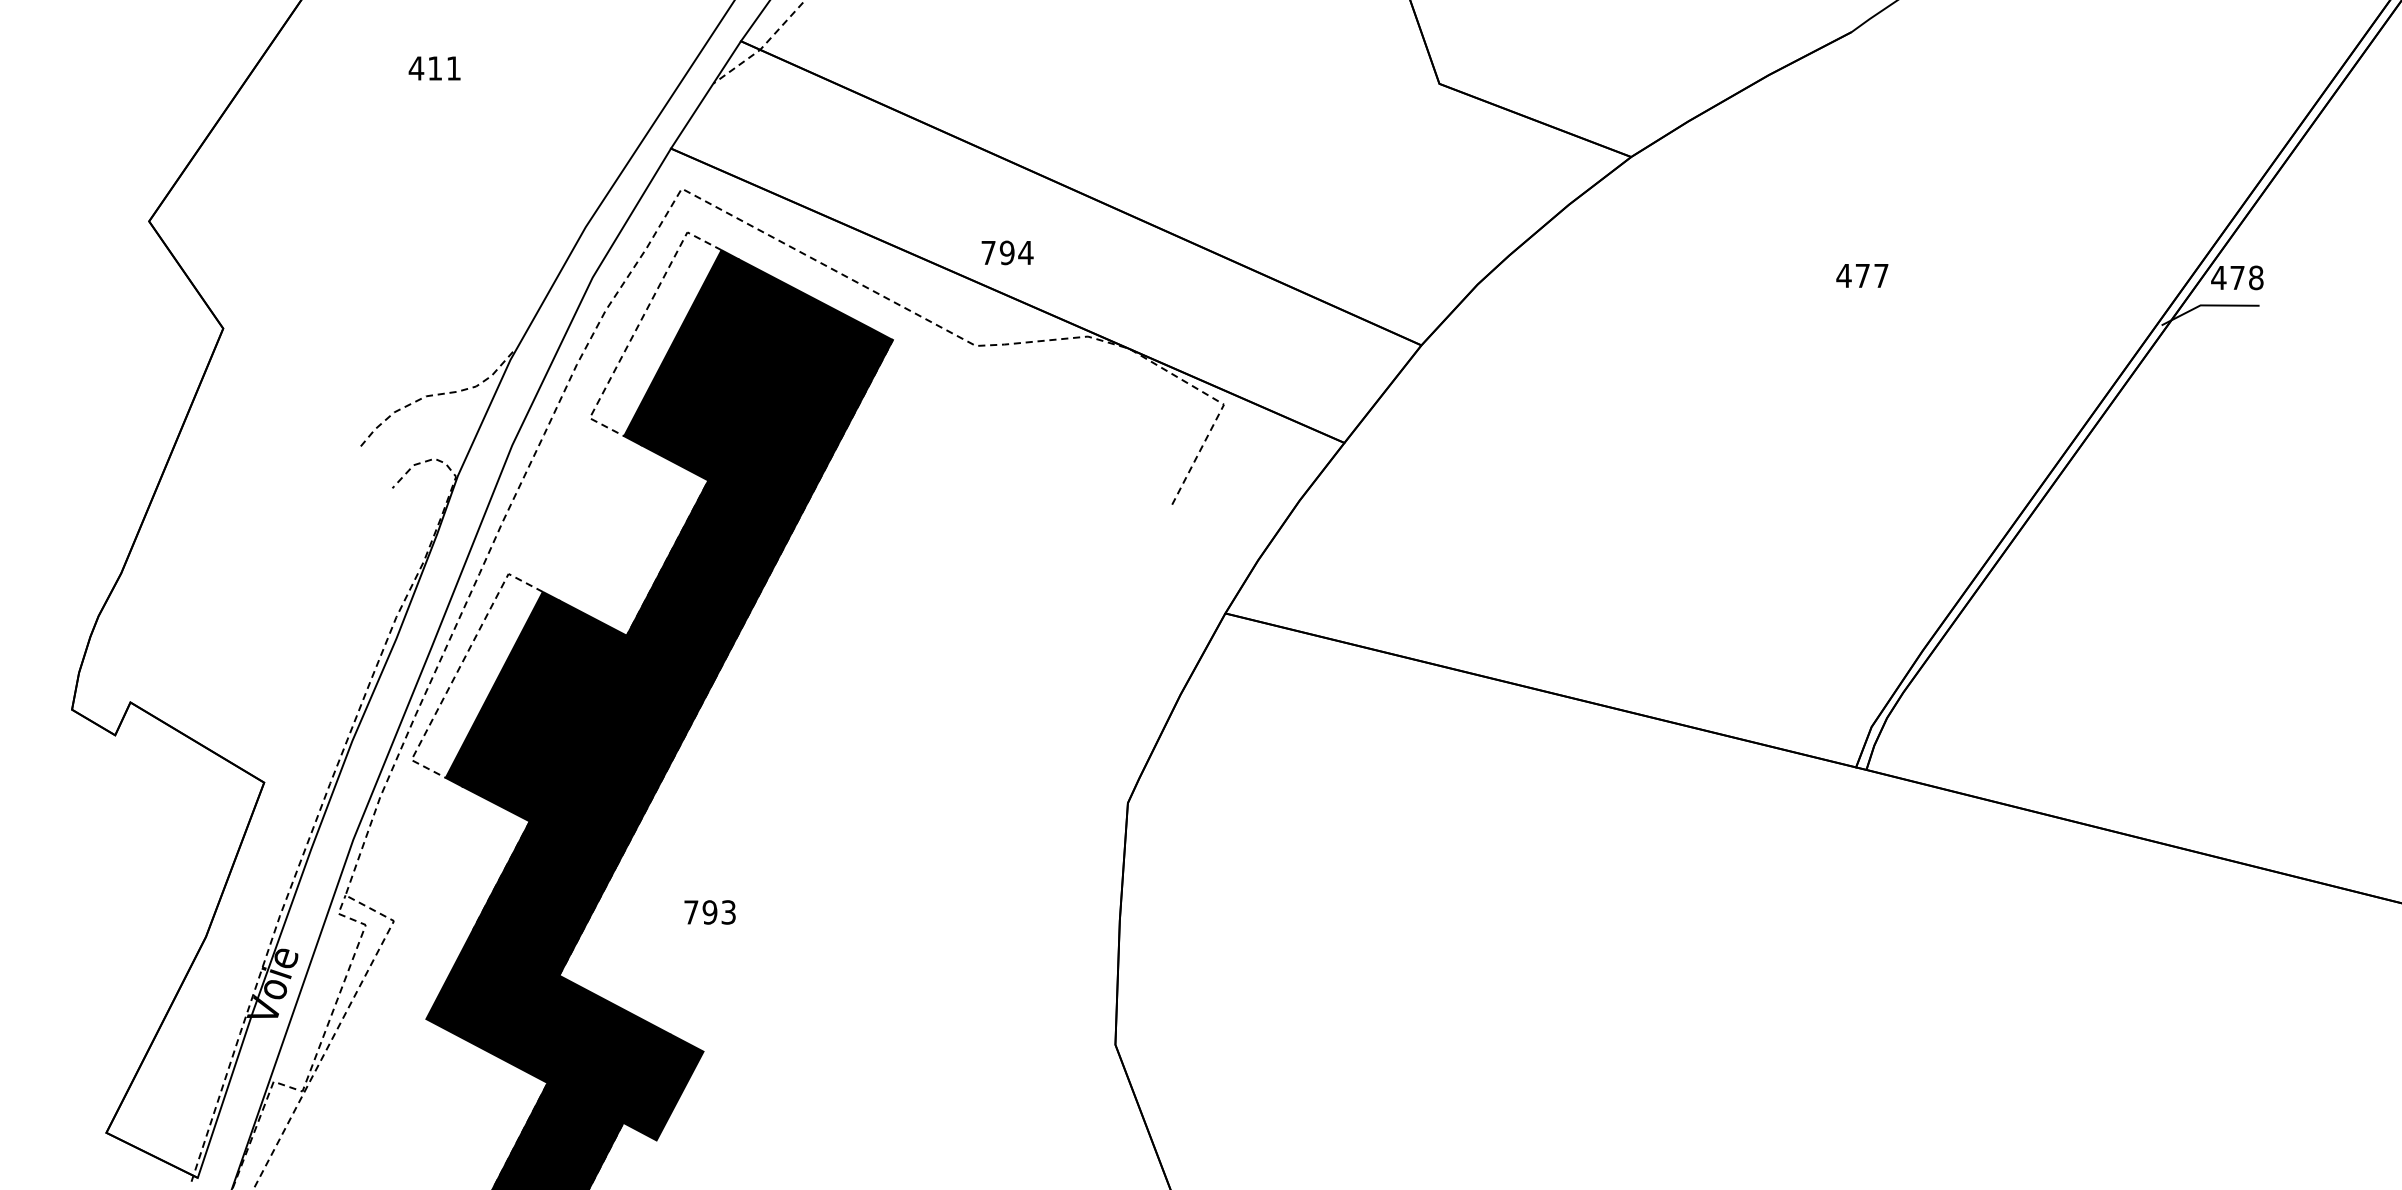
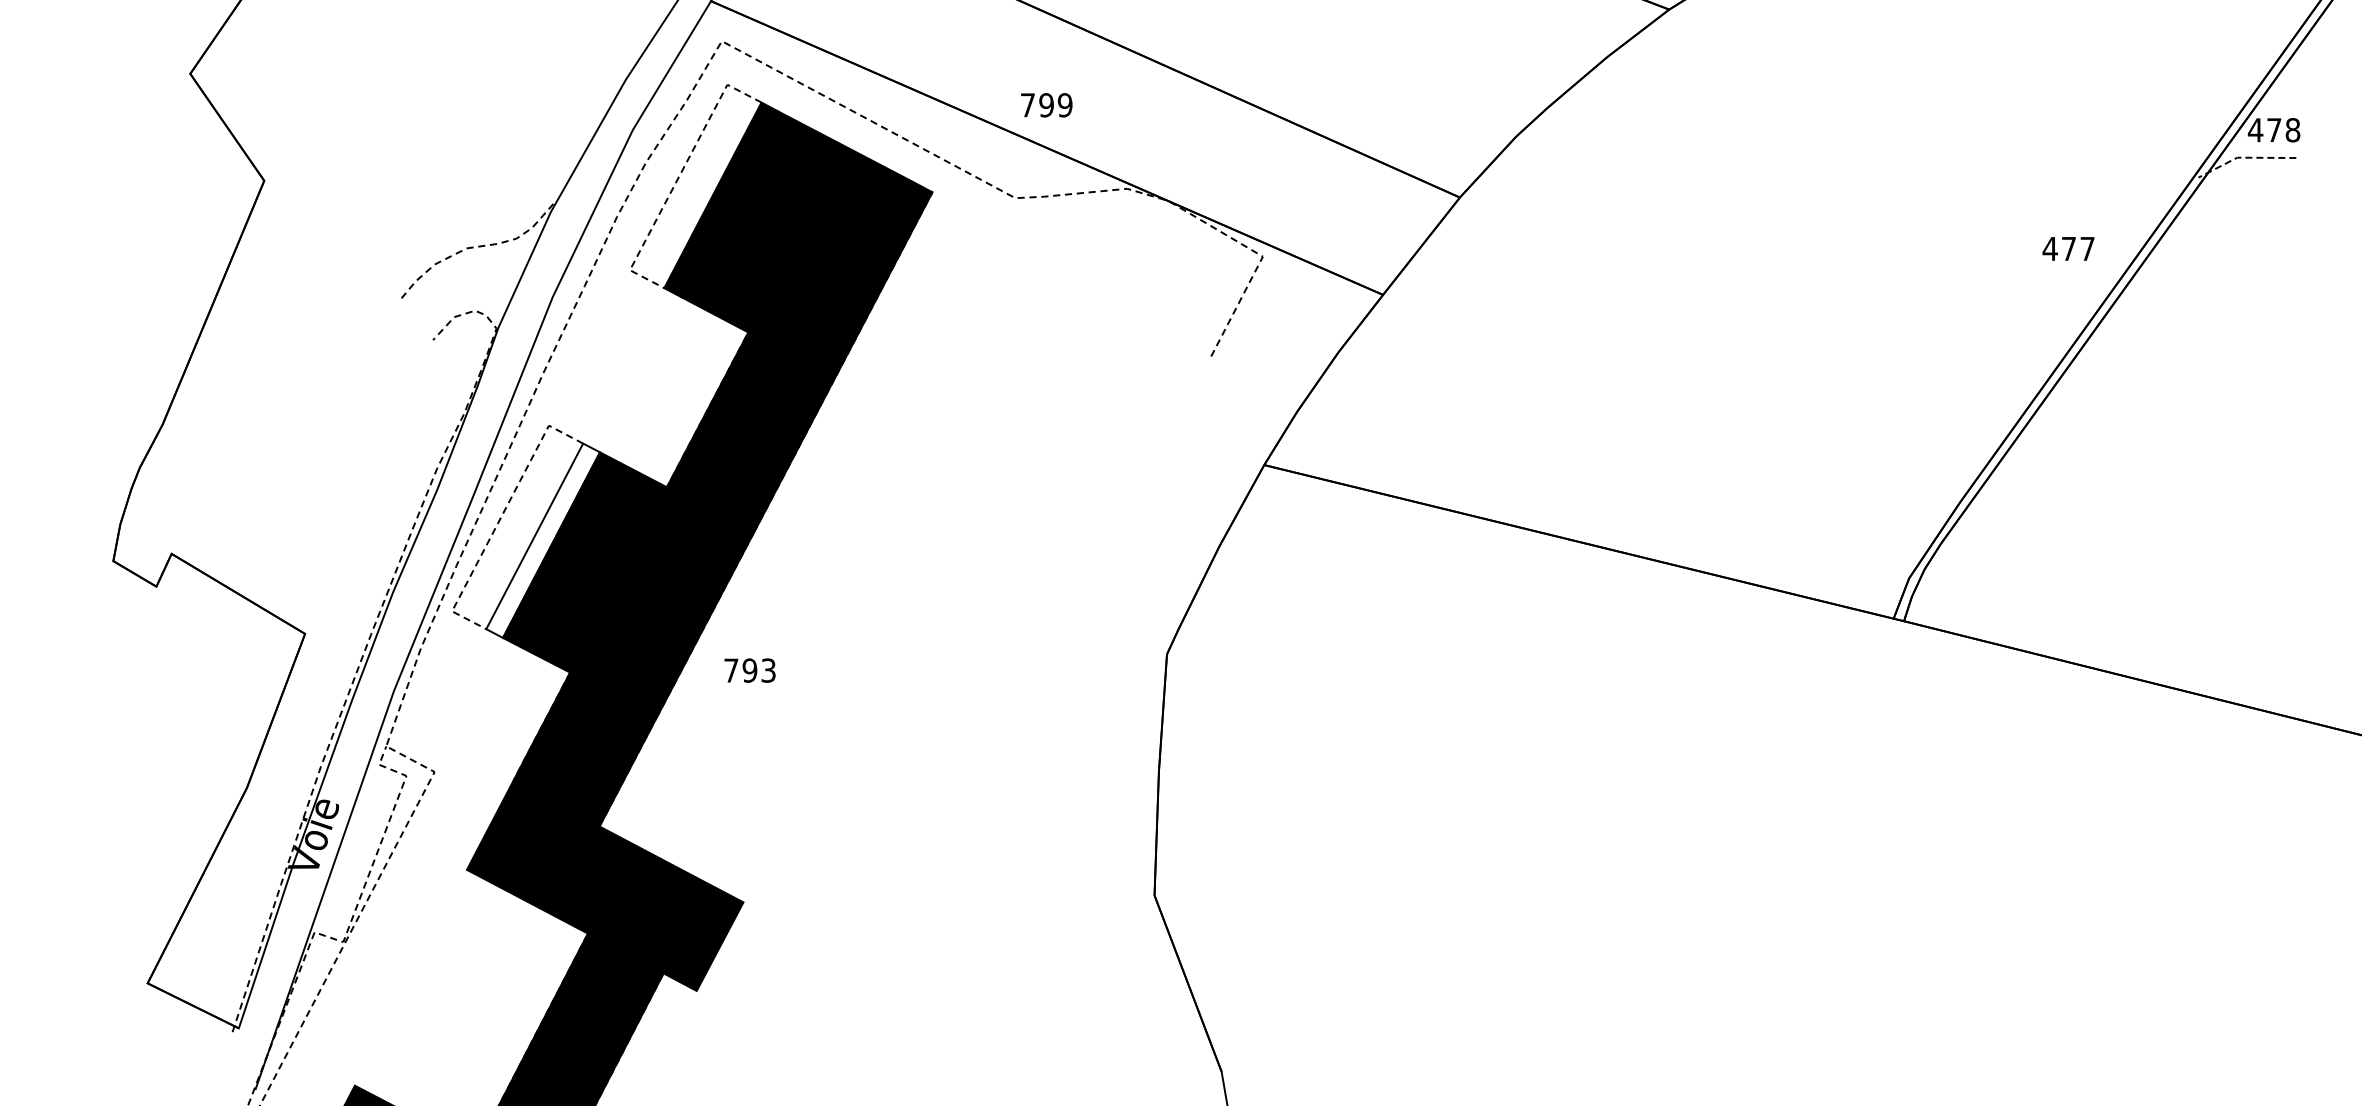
text: (1025, 252) -> (1064, 104), 794 -> 799
text: (1862, 275) -> (2068, 248), moved
line: (2207, 305) -> (2244, 157), solid -> dashed
fill: (502, 688) -> (542, 539), removed
text: (709, 912) -> (749, 670), moved

